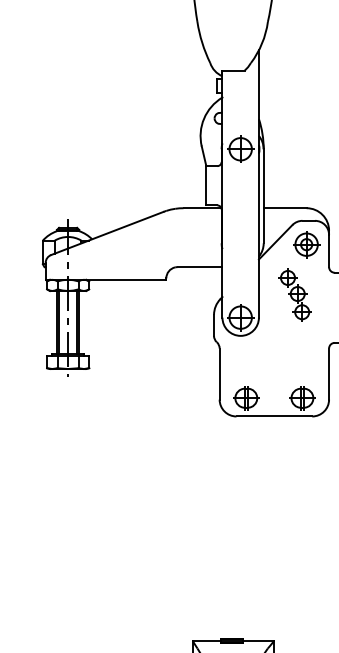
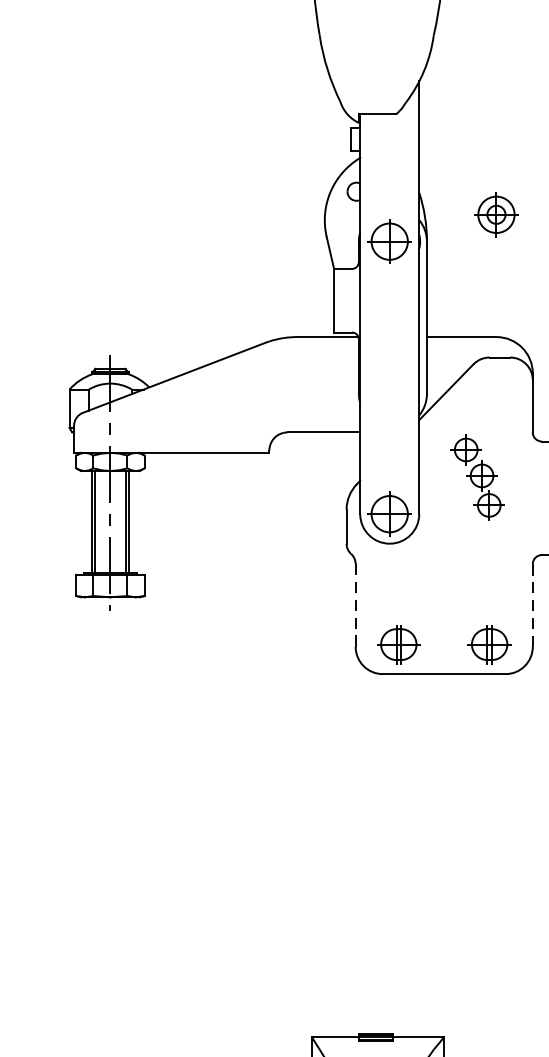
part: (306, 244) -> (496, 214), moved
line: (219, 374) -> (355, 606), solid -> dashed
line: (329, 374) -> (533, 606), solid -> dashed

